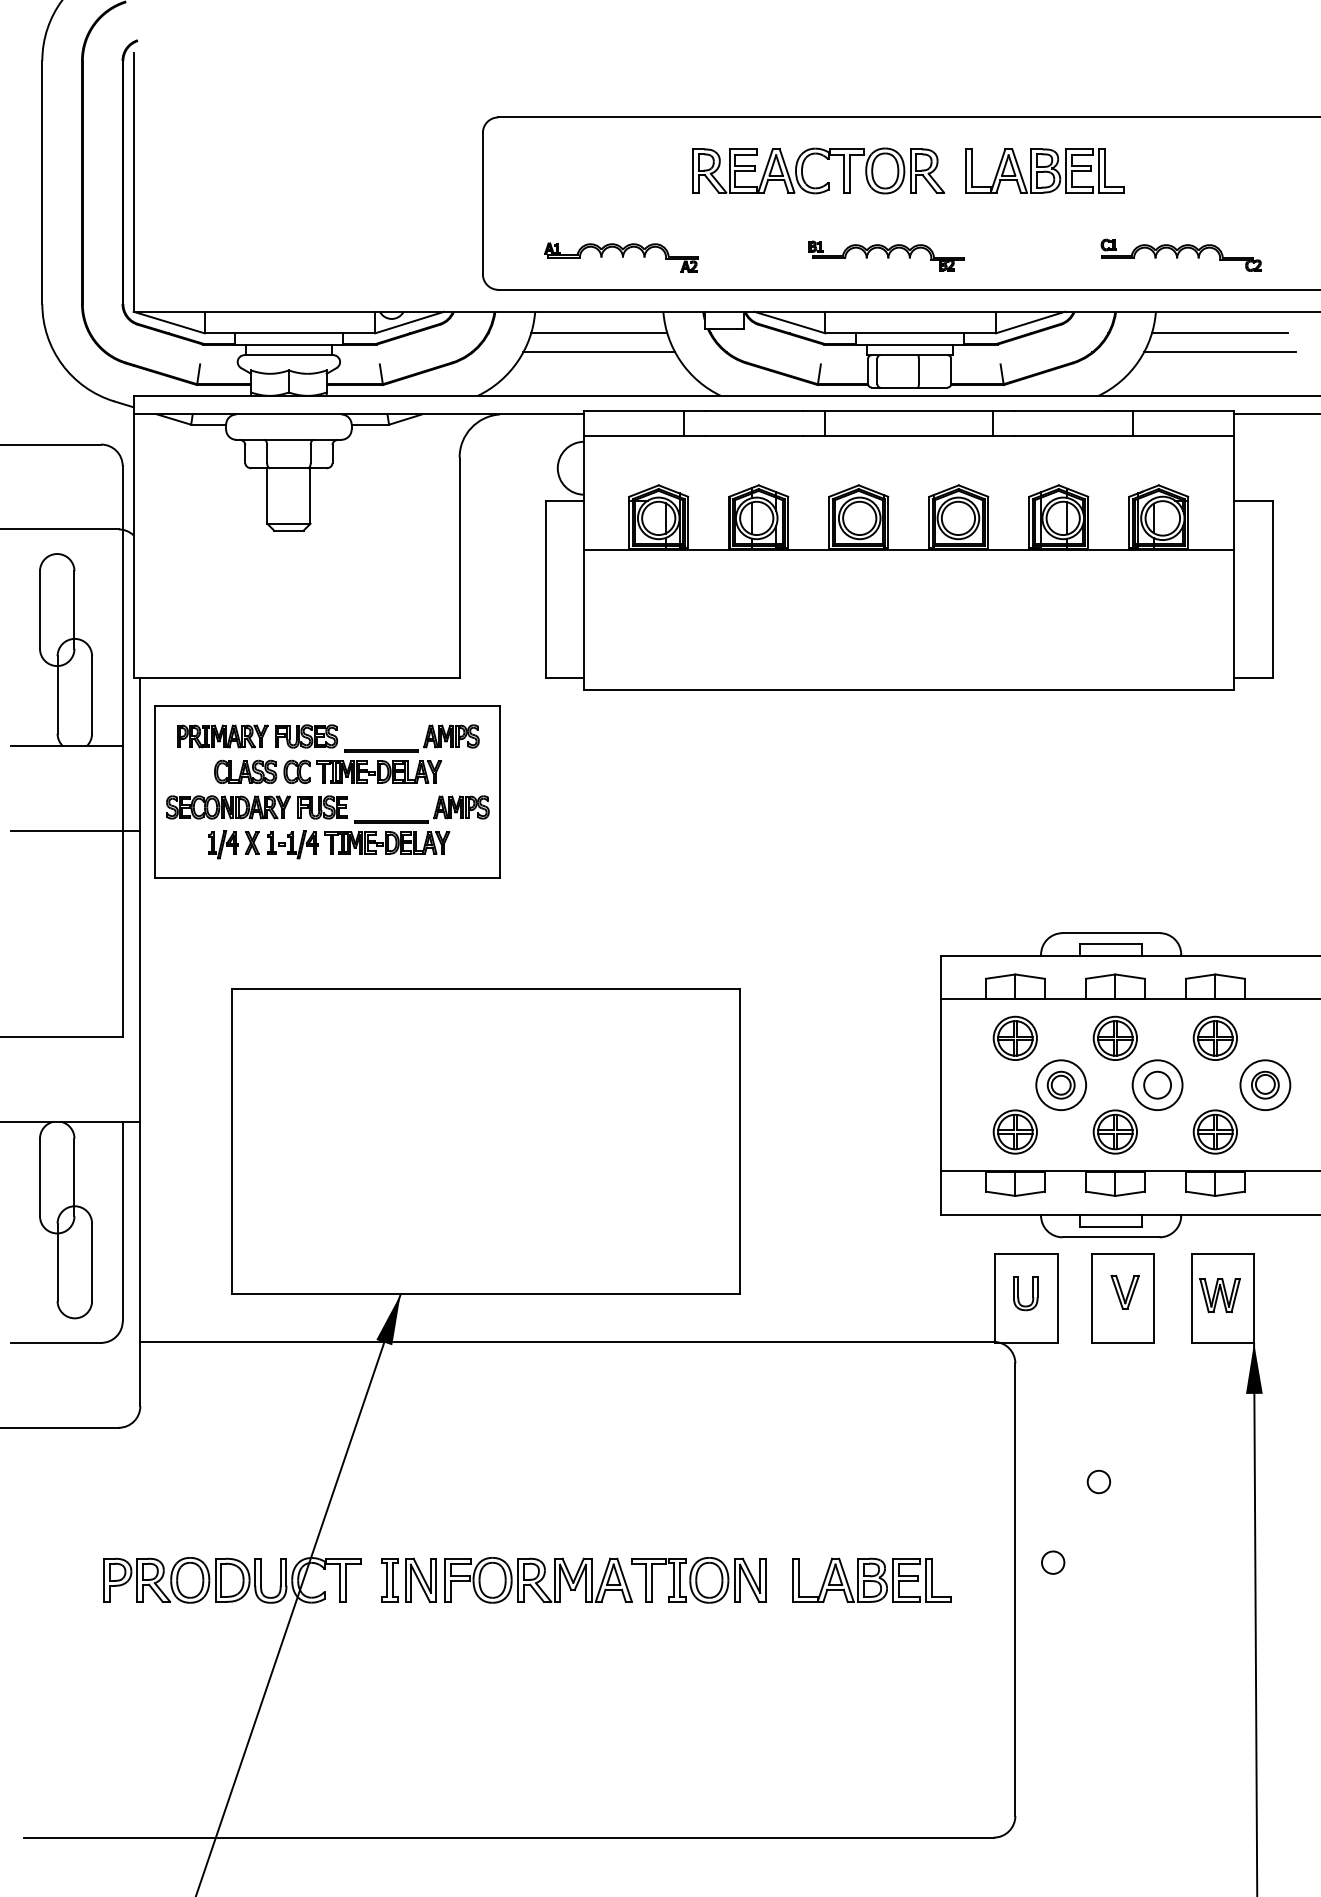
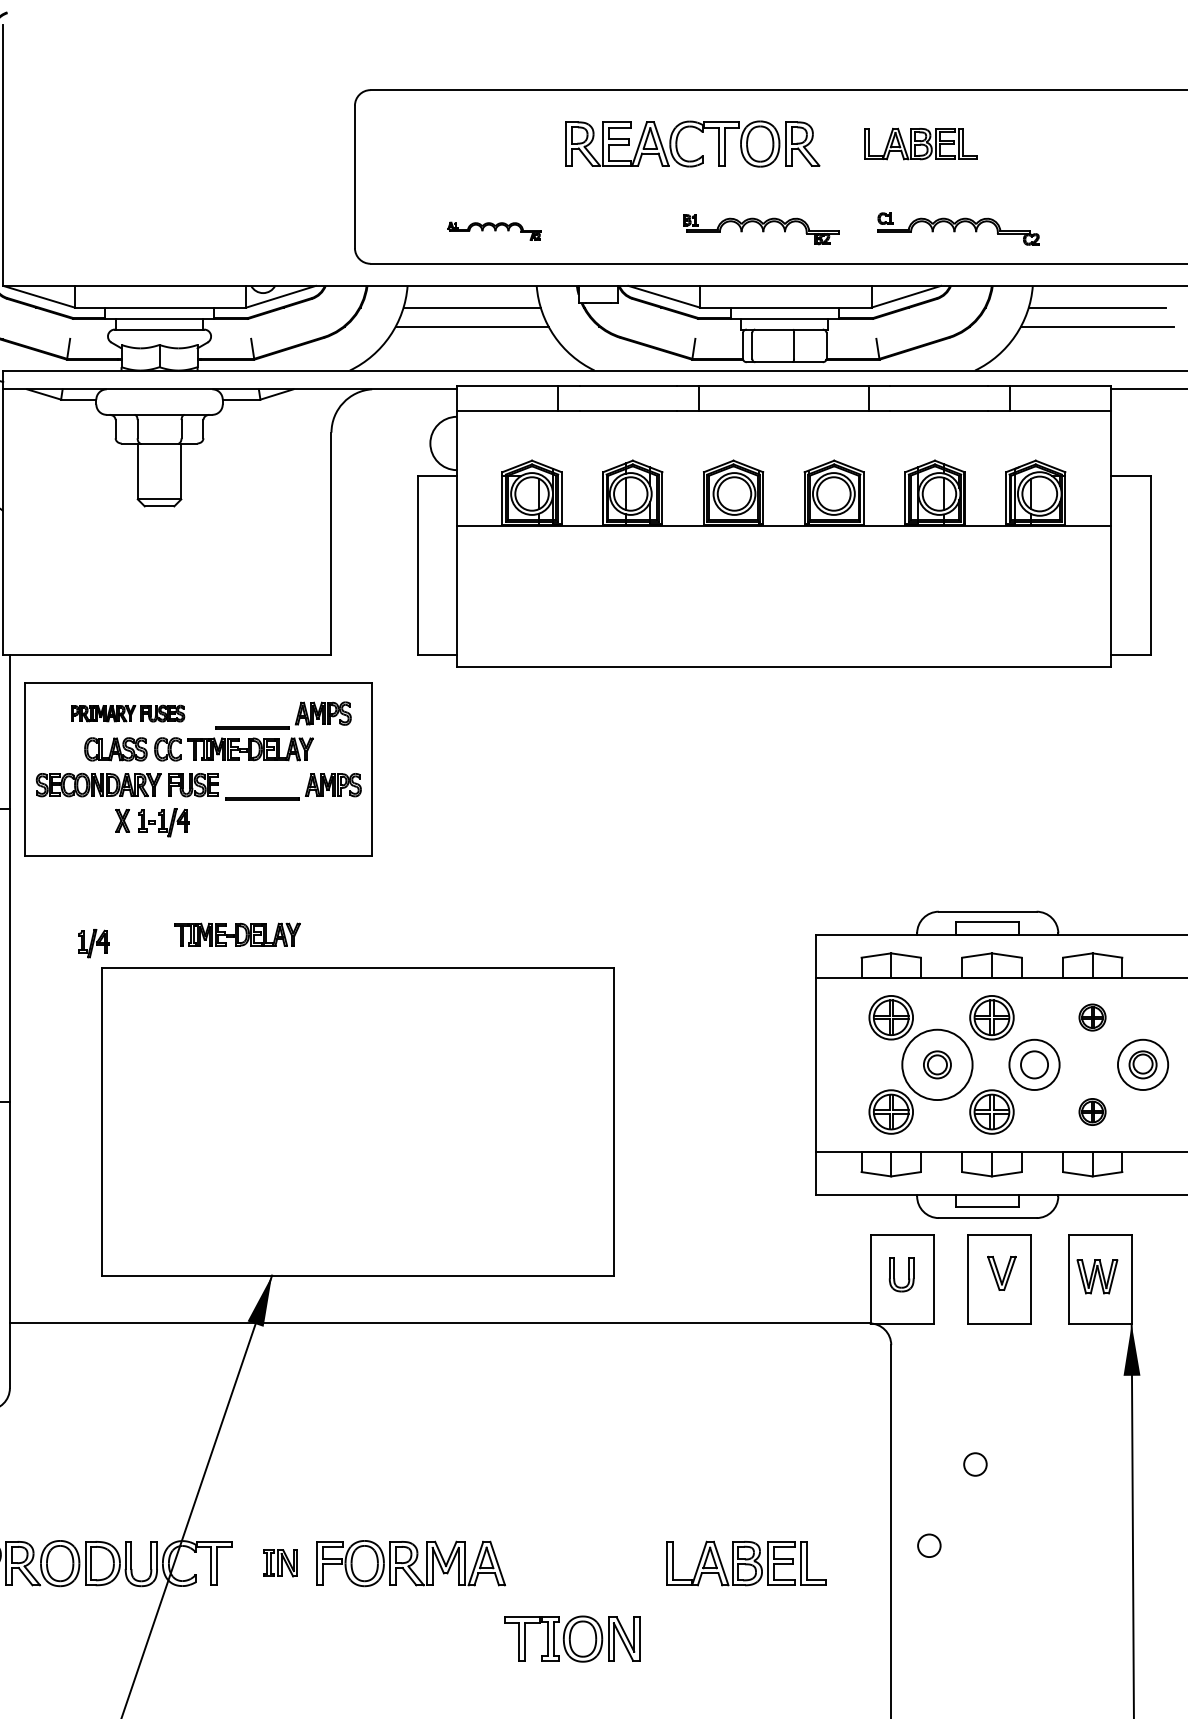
part: (1044, 170) -> (920, 143), size x0.7
part: (1180, 254) -> (957, 228), moved
part: (621, 257) -> (494, 231), size x0.6
part: (257, 736) -> (127, 713), size x0.7
part: (387, 842) -> (237, 934), moved
part: (223, 844) -> (93, 943), moved
part: (1214, 1037) -> (1091, 1016), size x0.6
circle: (1061, 1085) -> (937, 1065), size x1.4
part: (1214, 1131) -> (1091, 1111), size x0.6
part: (408, 1579) -> (280, 1562), size x0.6
part: (698, 1580) -> (572, 1639), moved

